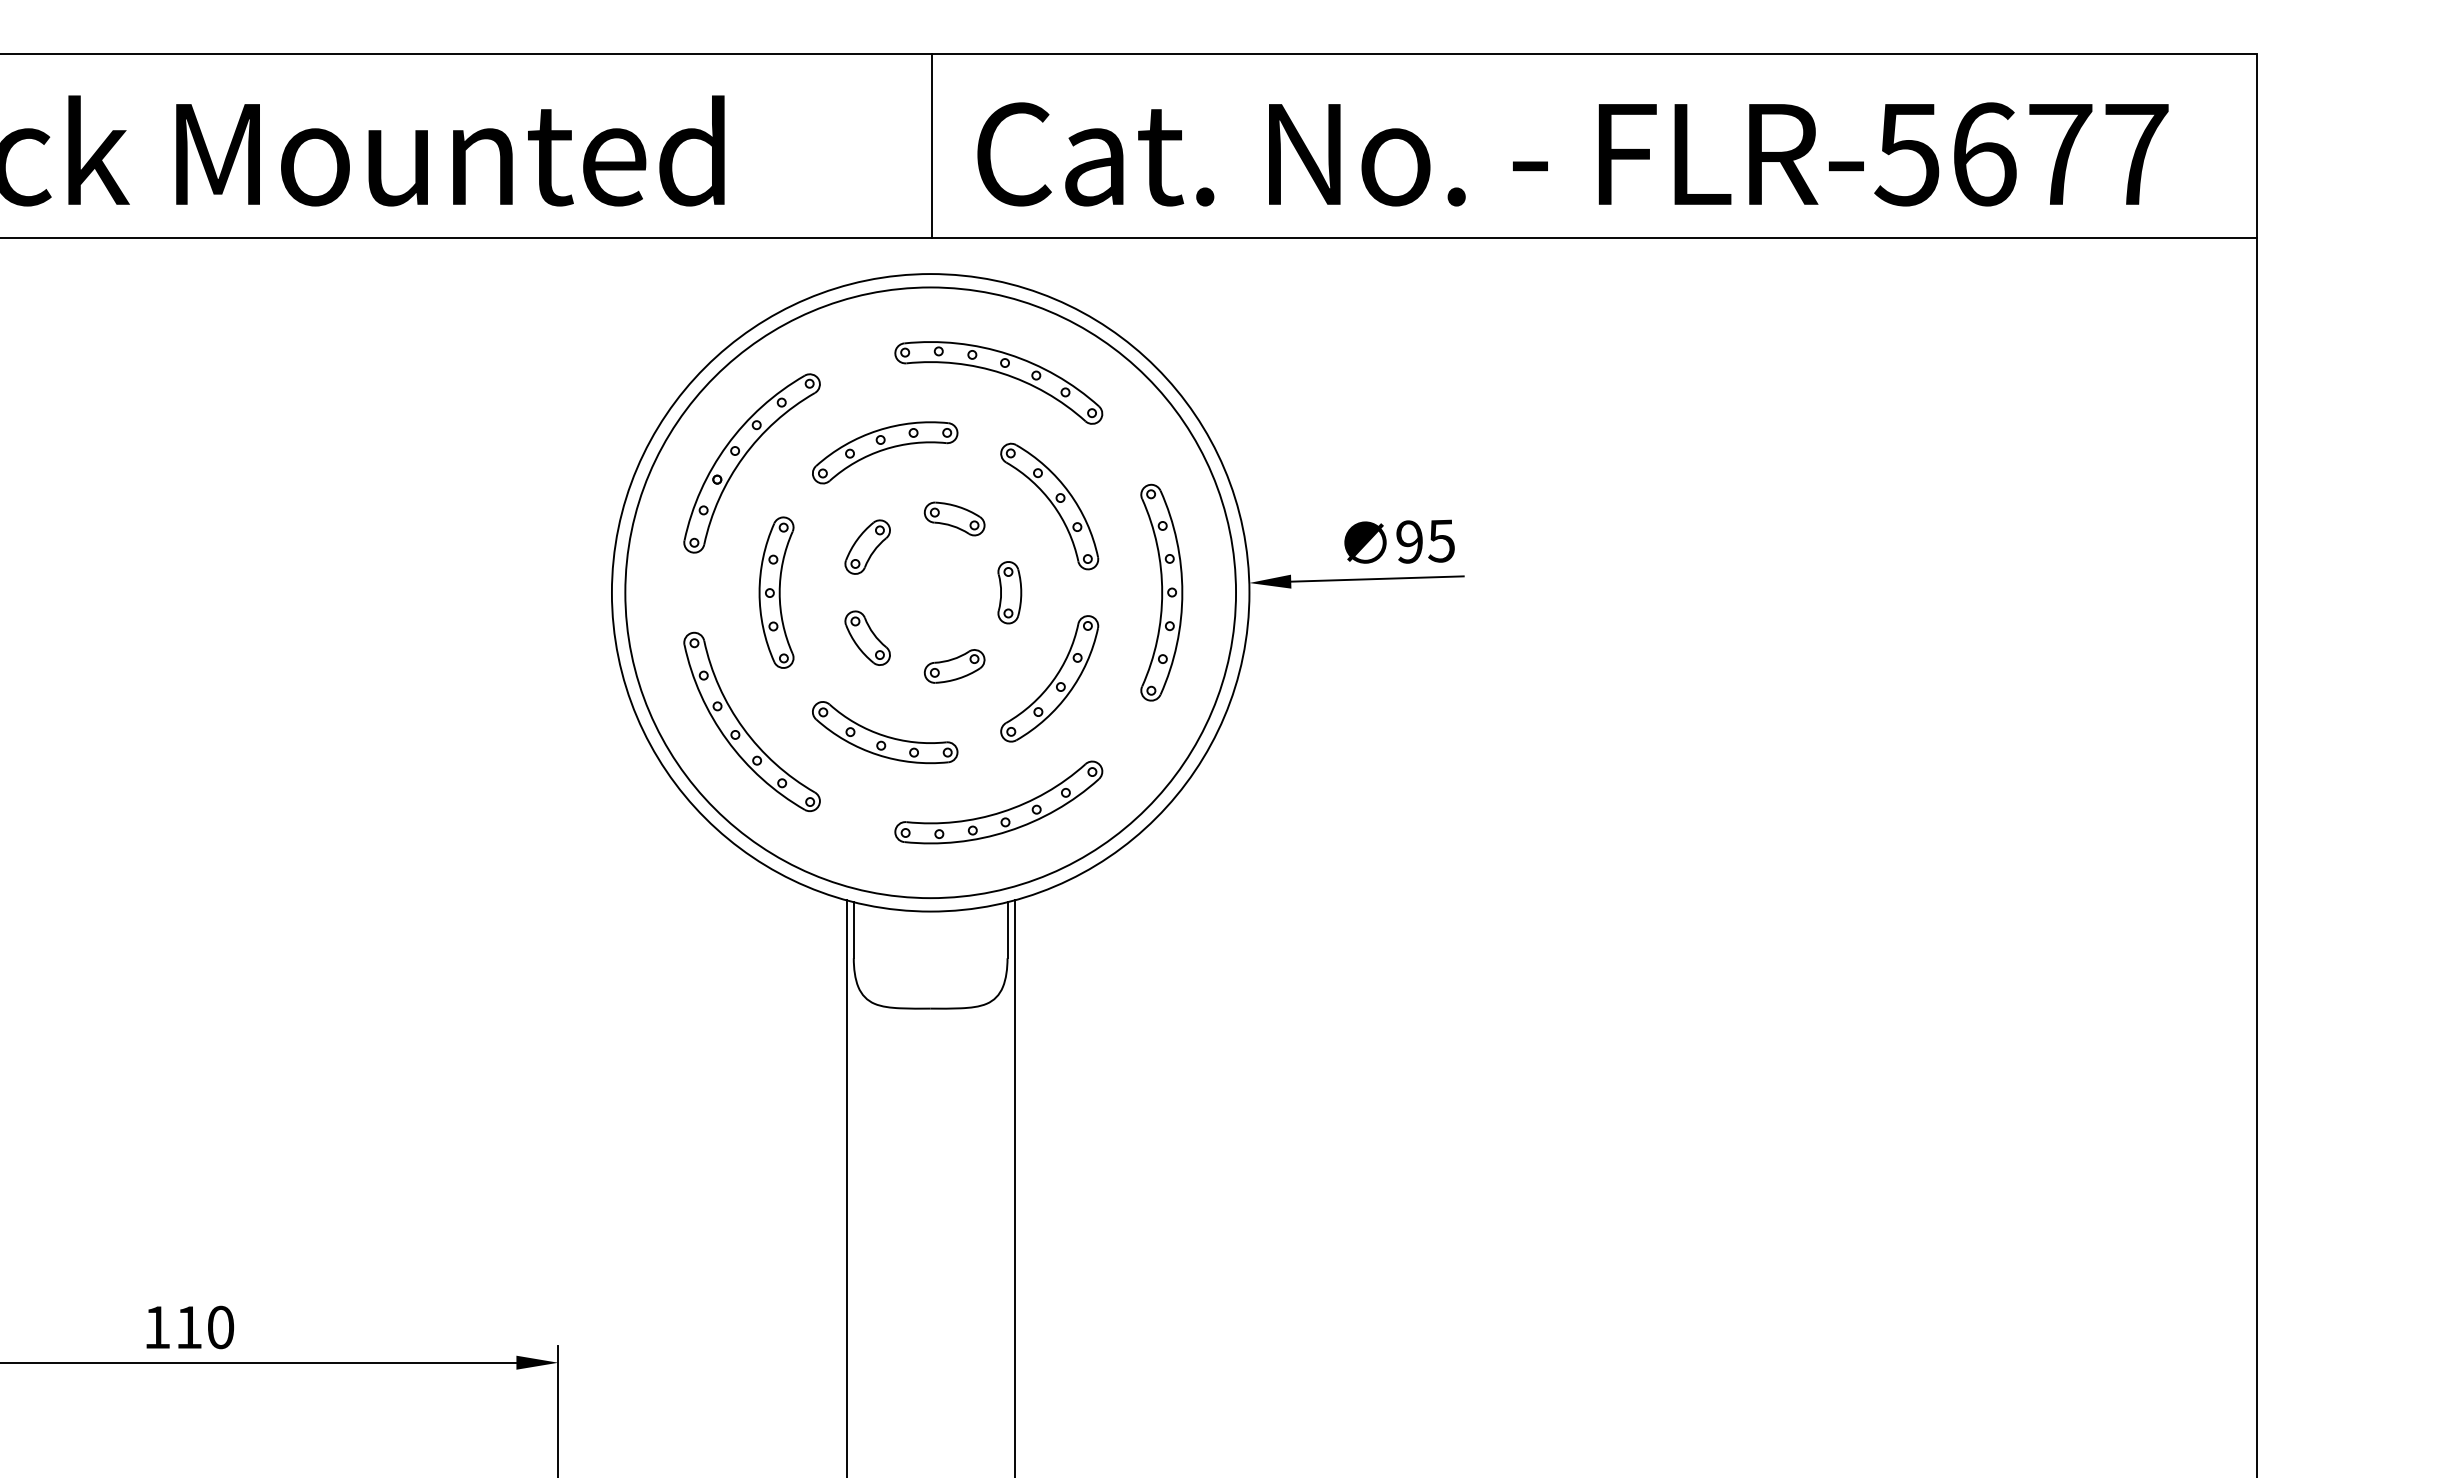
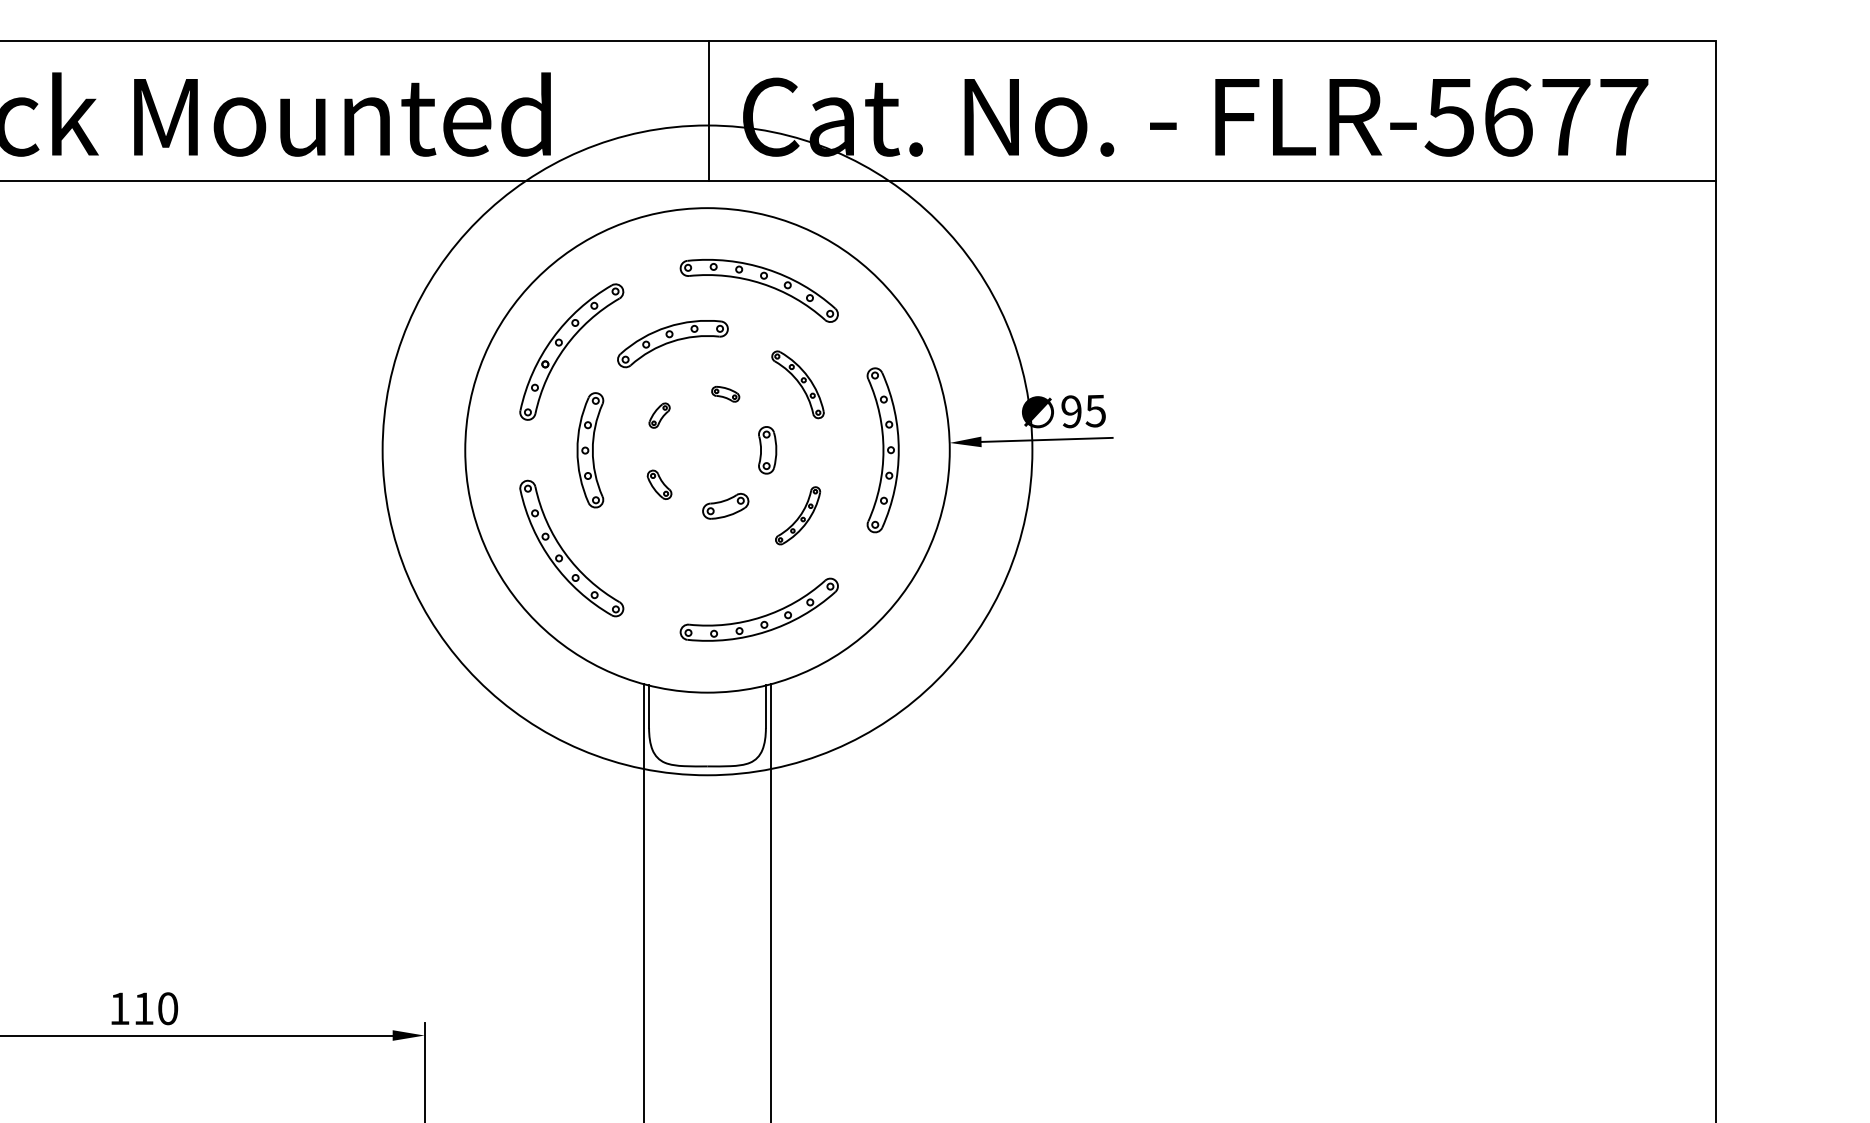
part: (1049, 506) -> (797, 384), size x0.7
part: (954, 518) -> (725, 393), size x0.6
part: (867, 546) -> (659, 415), size x0.6
circle: (930, 592) -> (707, 450), size x1.4
part: (867, 637) -> (659, 484), size x0.7
part: (1049, 678) -> (797, 515), size x0.6
part: (885, 732) -> (673, 556), removed

